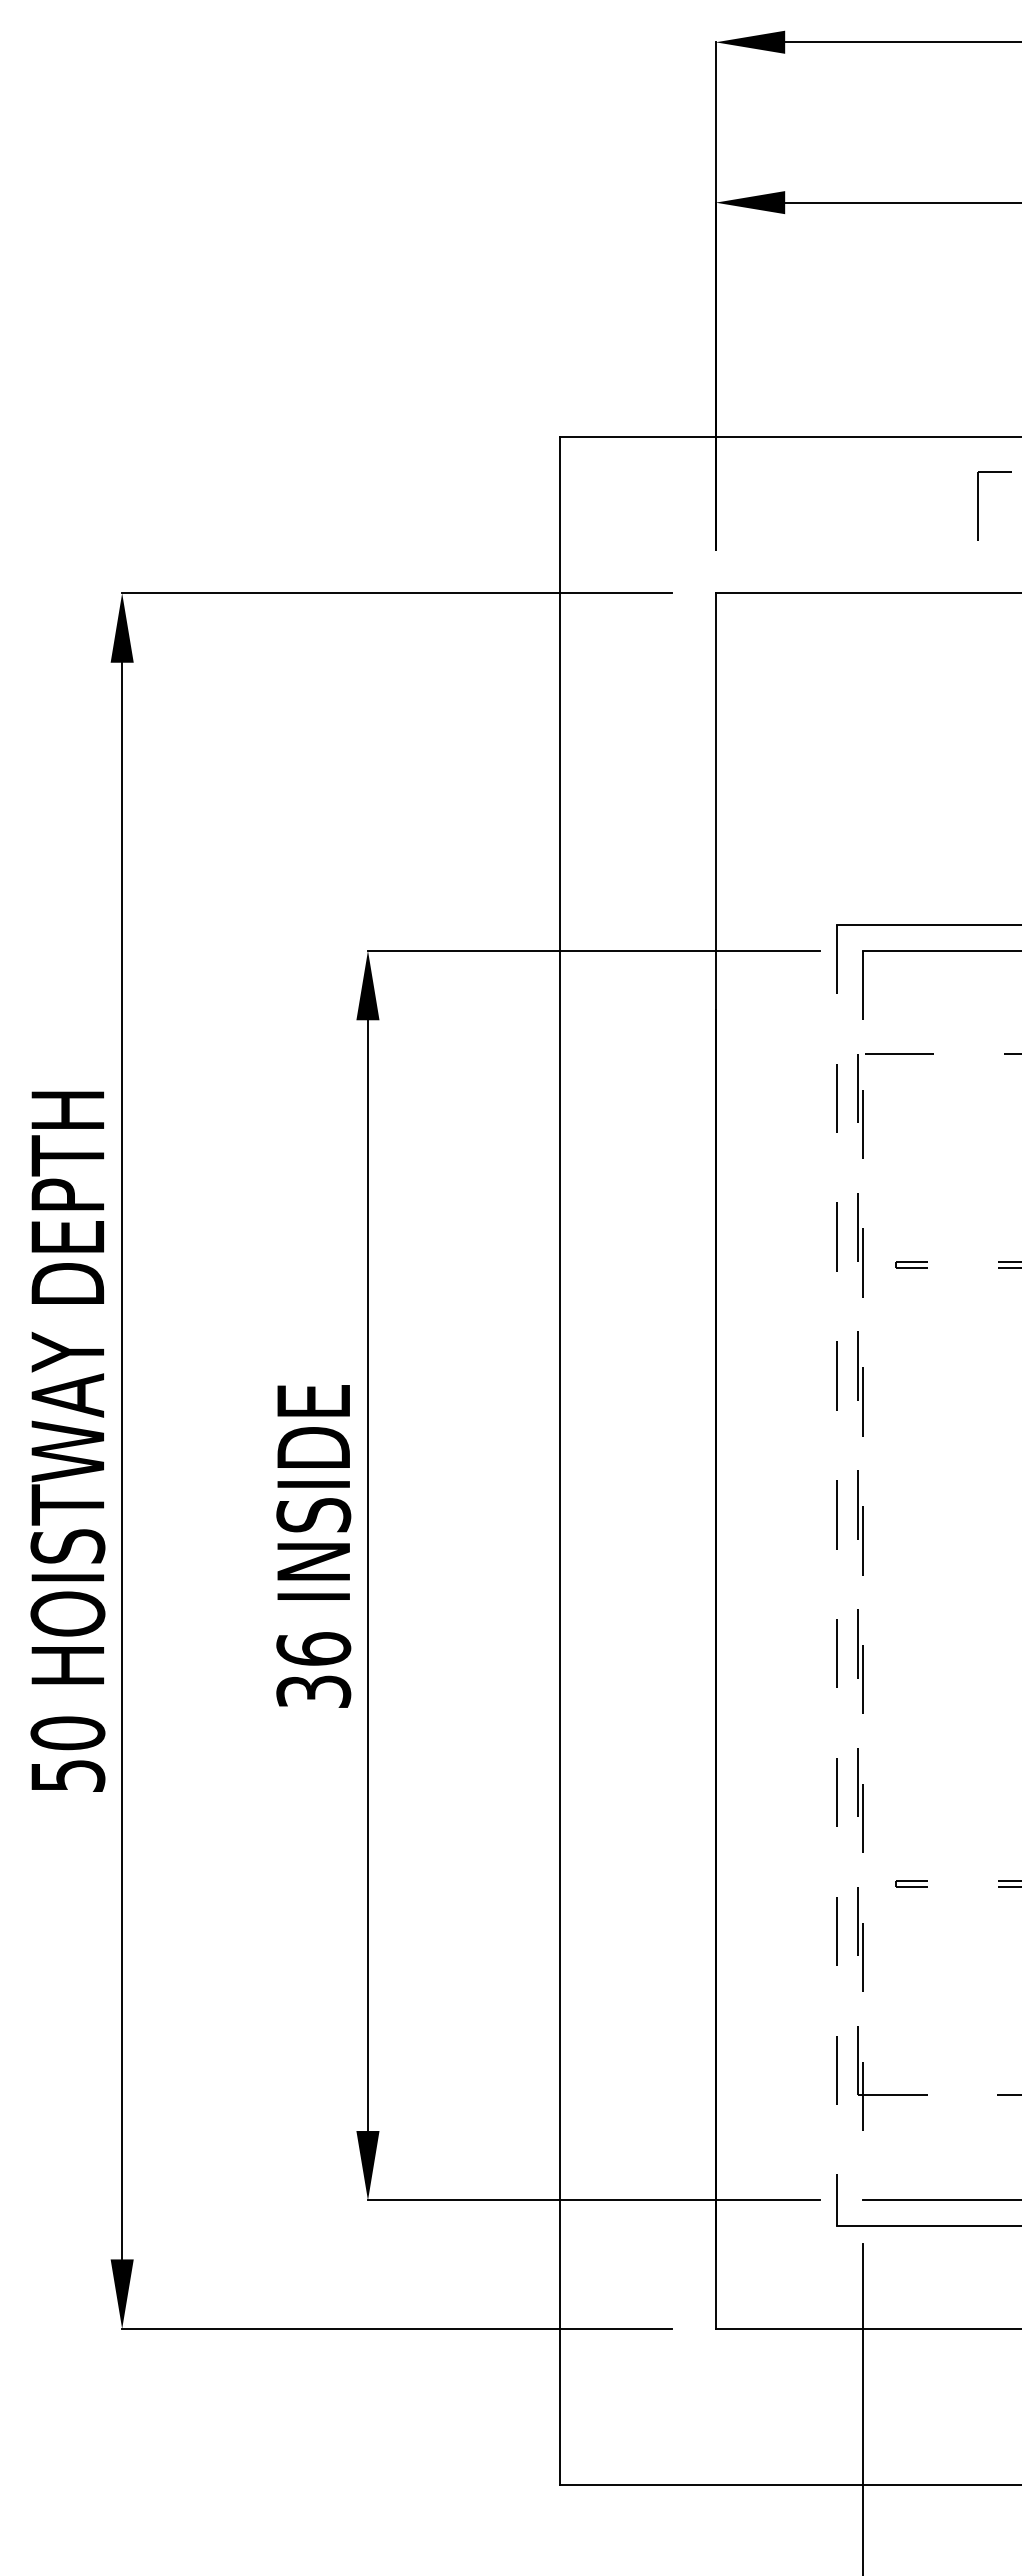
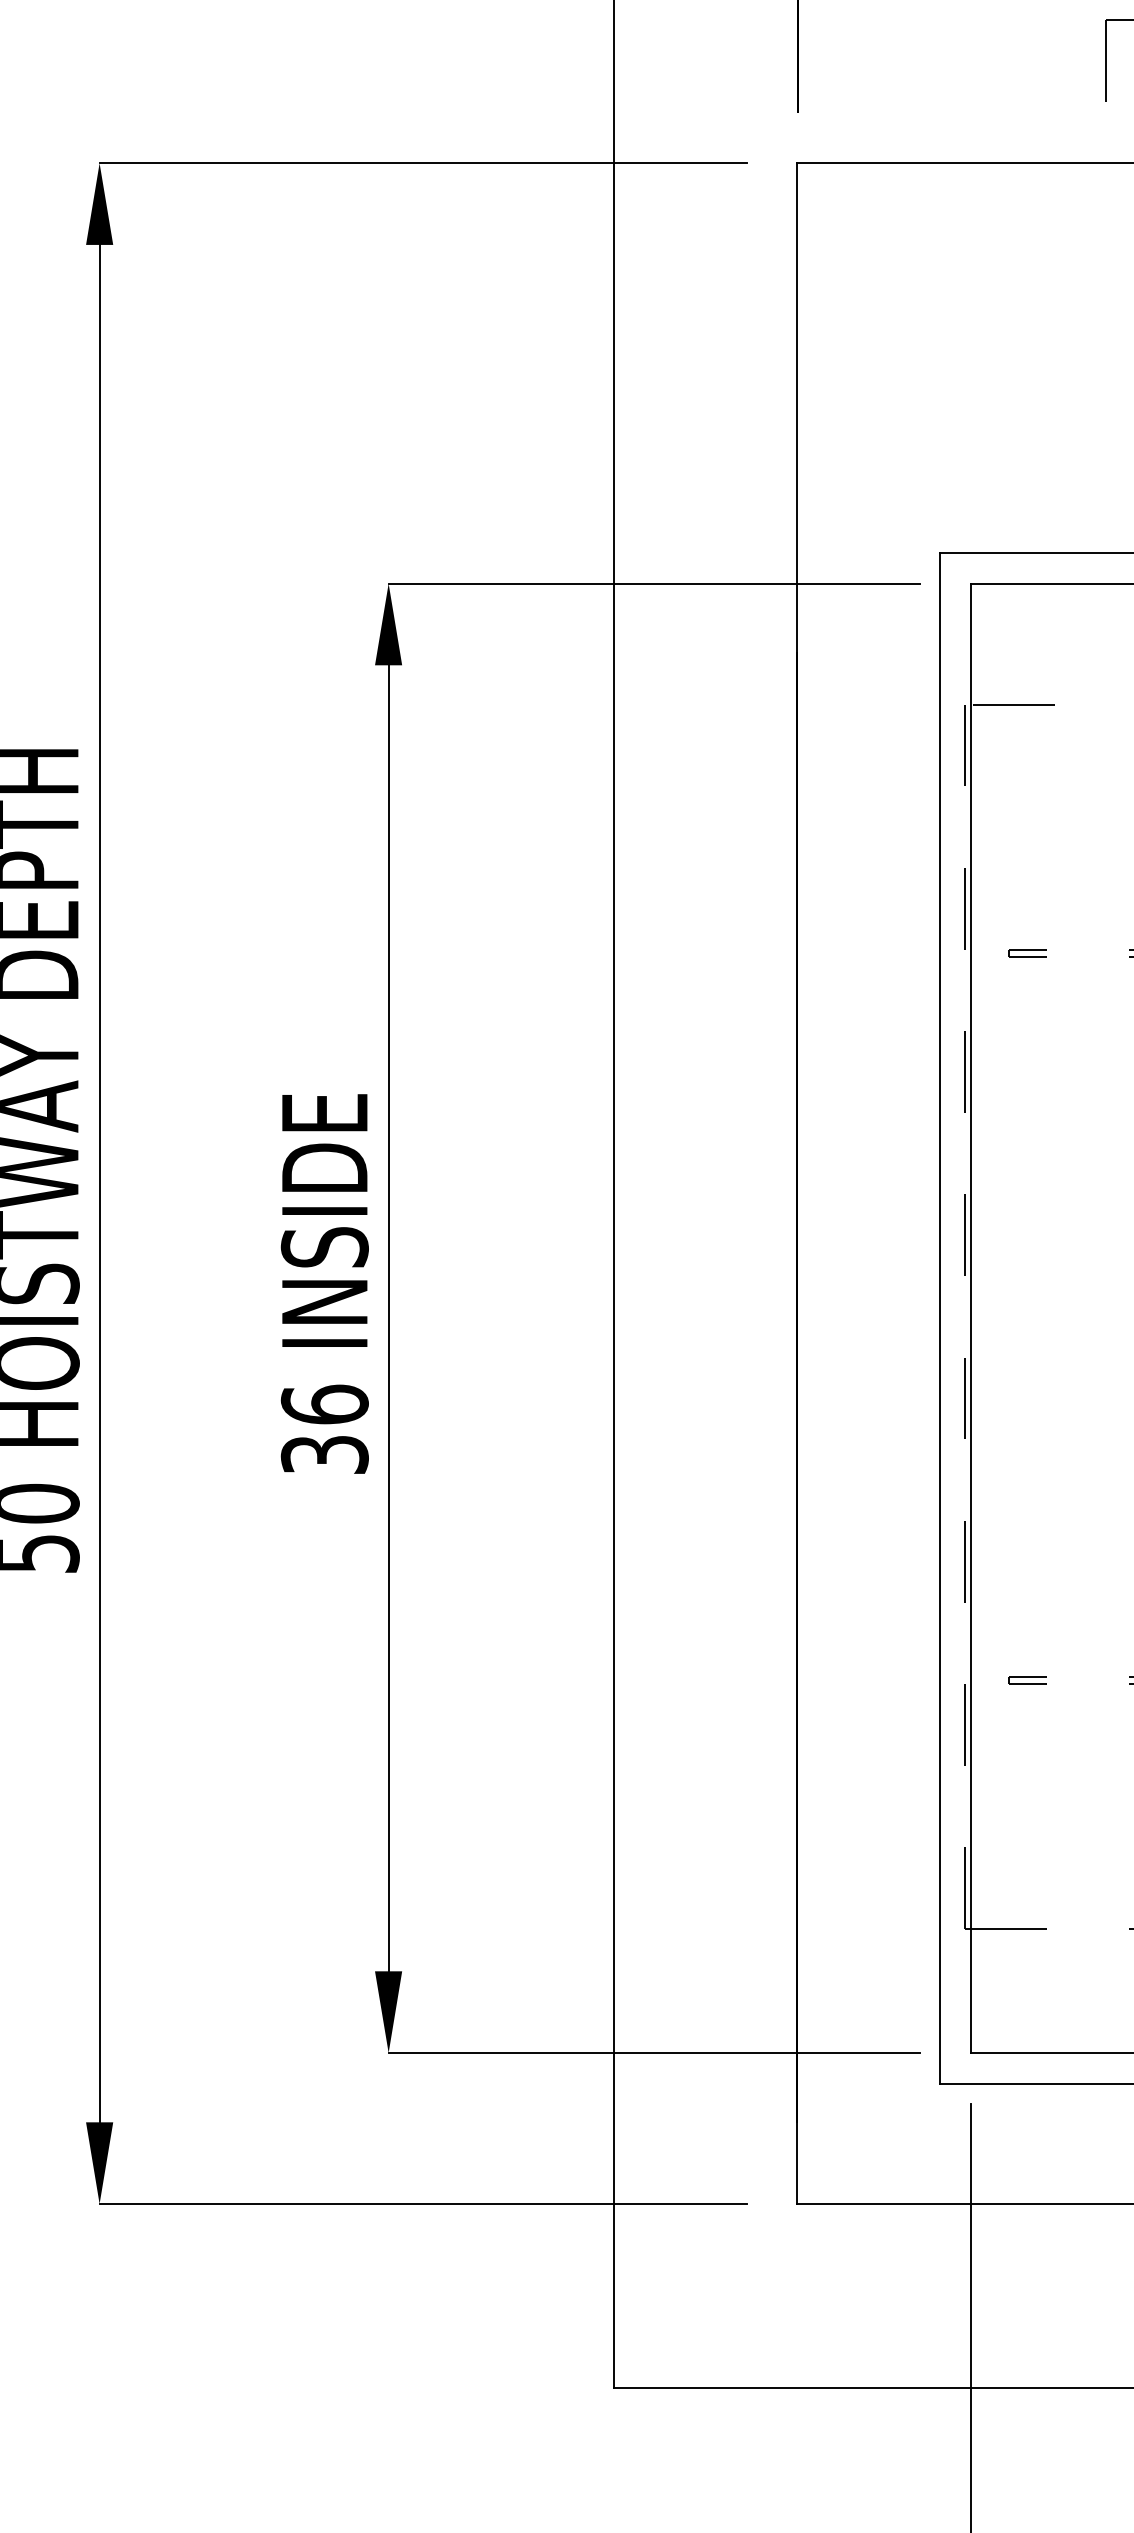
line: (837, 1575) -> (940, 1318), dashed -> solid
line: (863, 1575) -> (971, 1318), dashed -> solid

